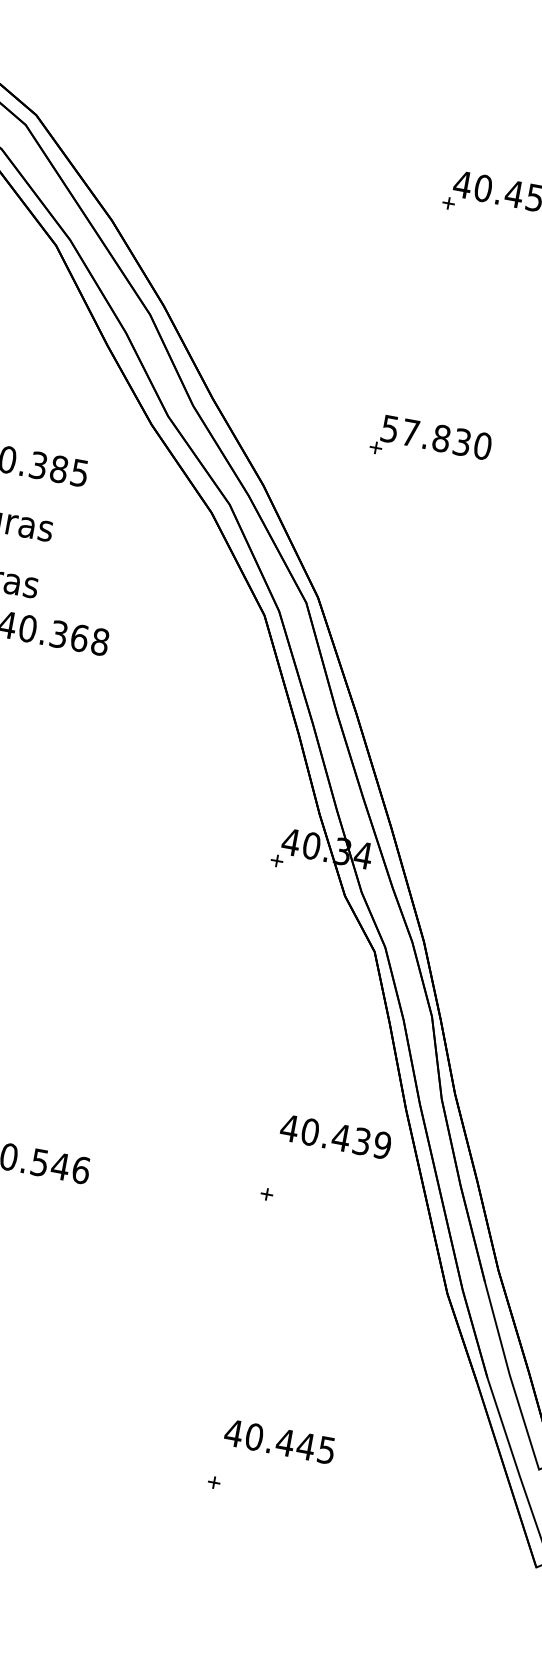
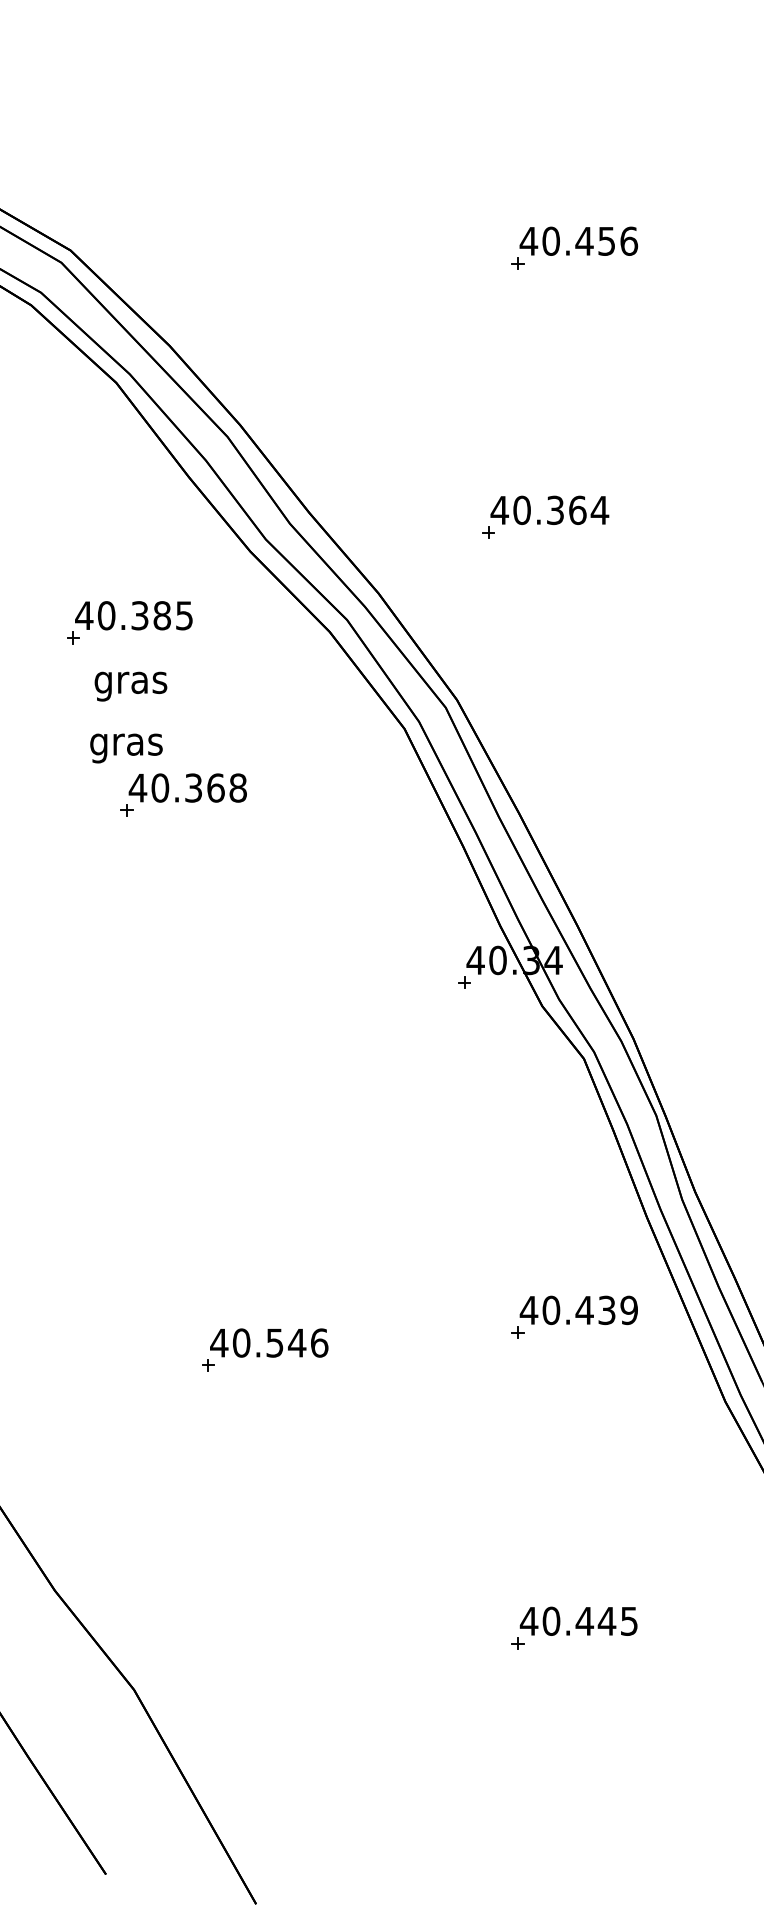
text: (435, 437) -> (549, 510), 57.830 -> 40.364
text: (335, 1136) -> (578, 1310), moved
text: (279, 1440) -> (578, 1620), moved

